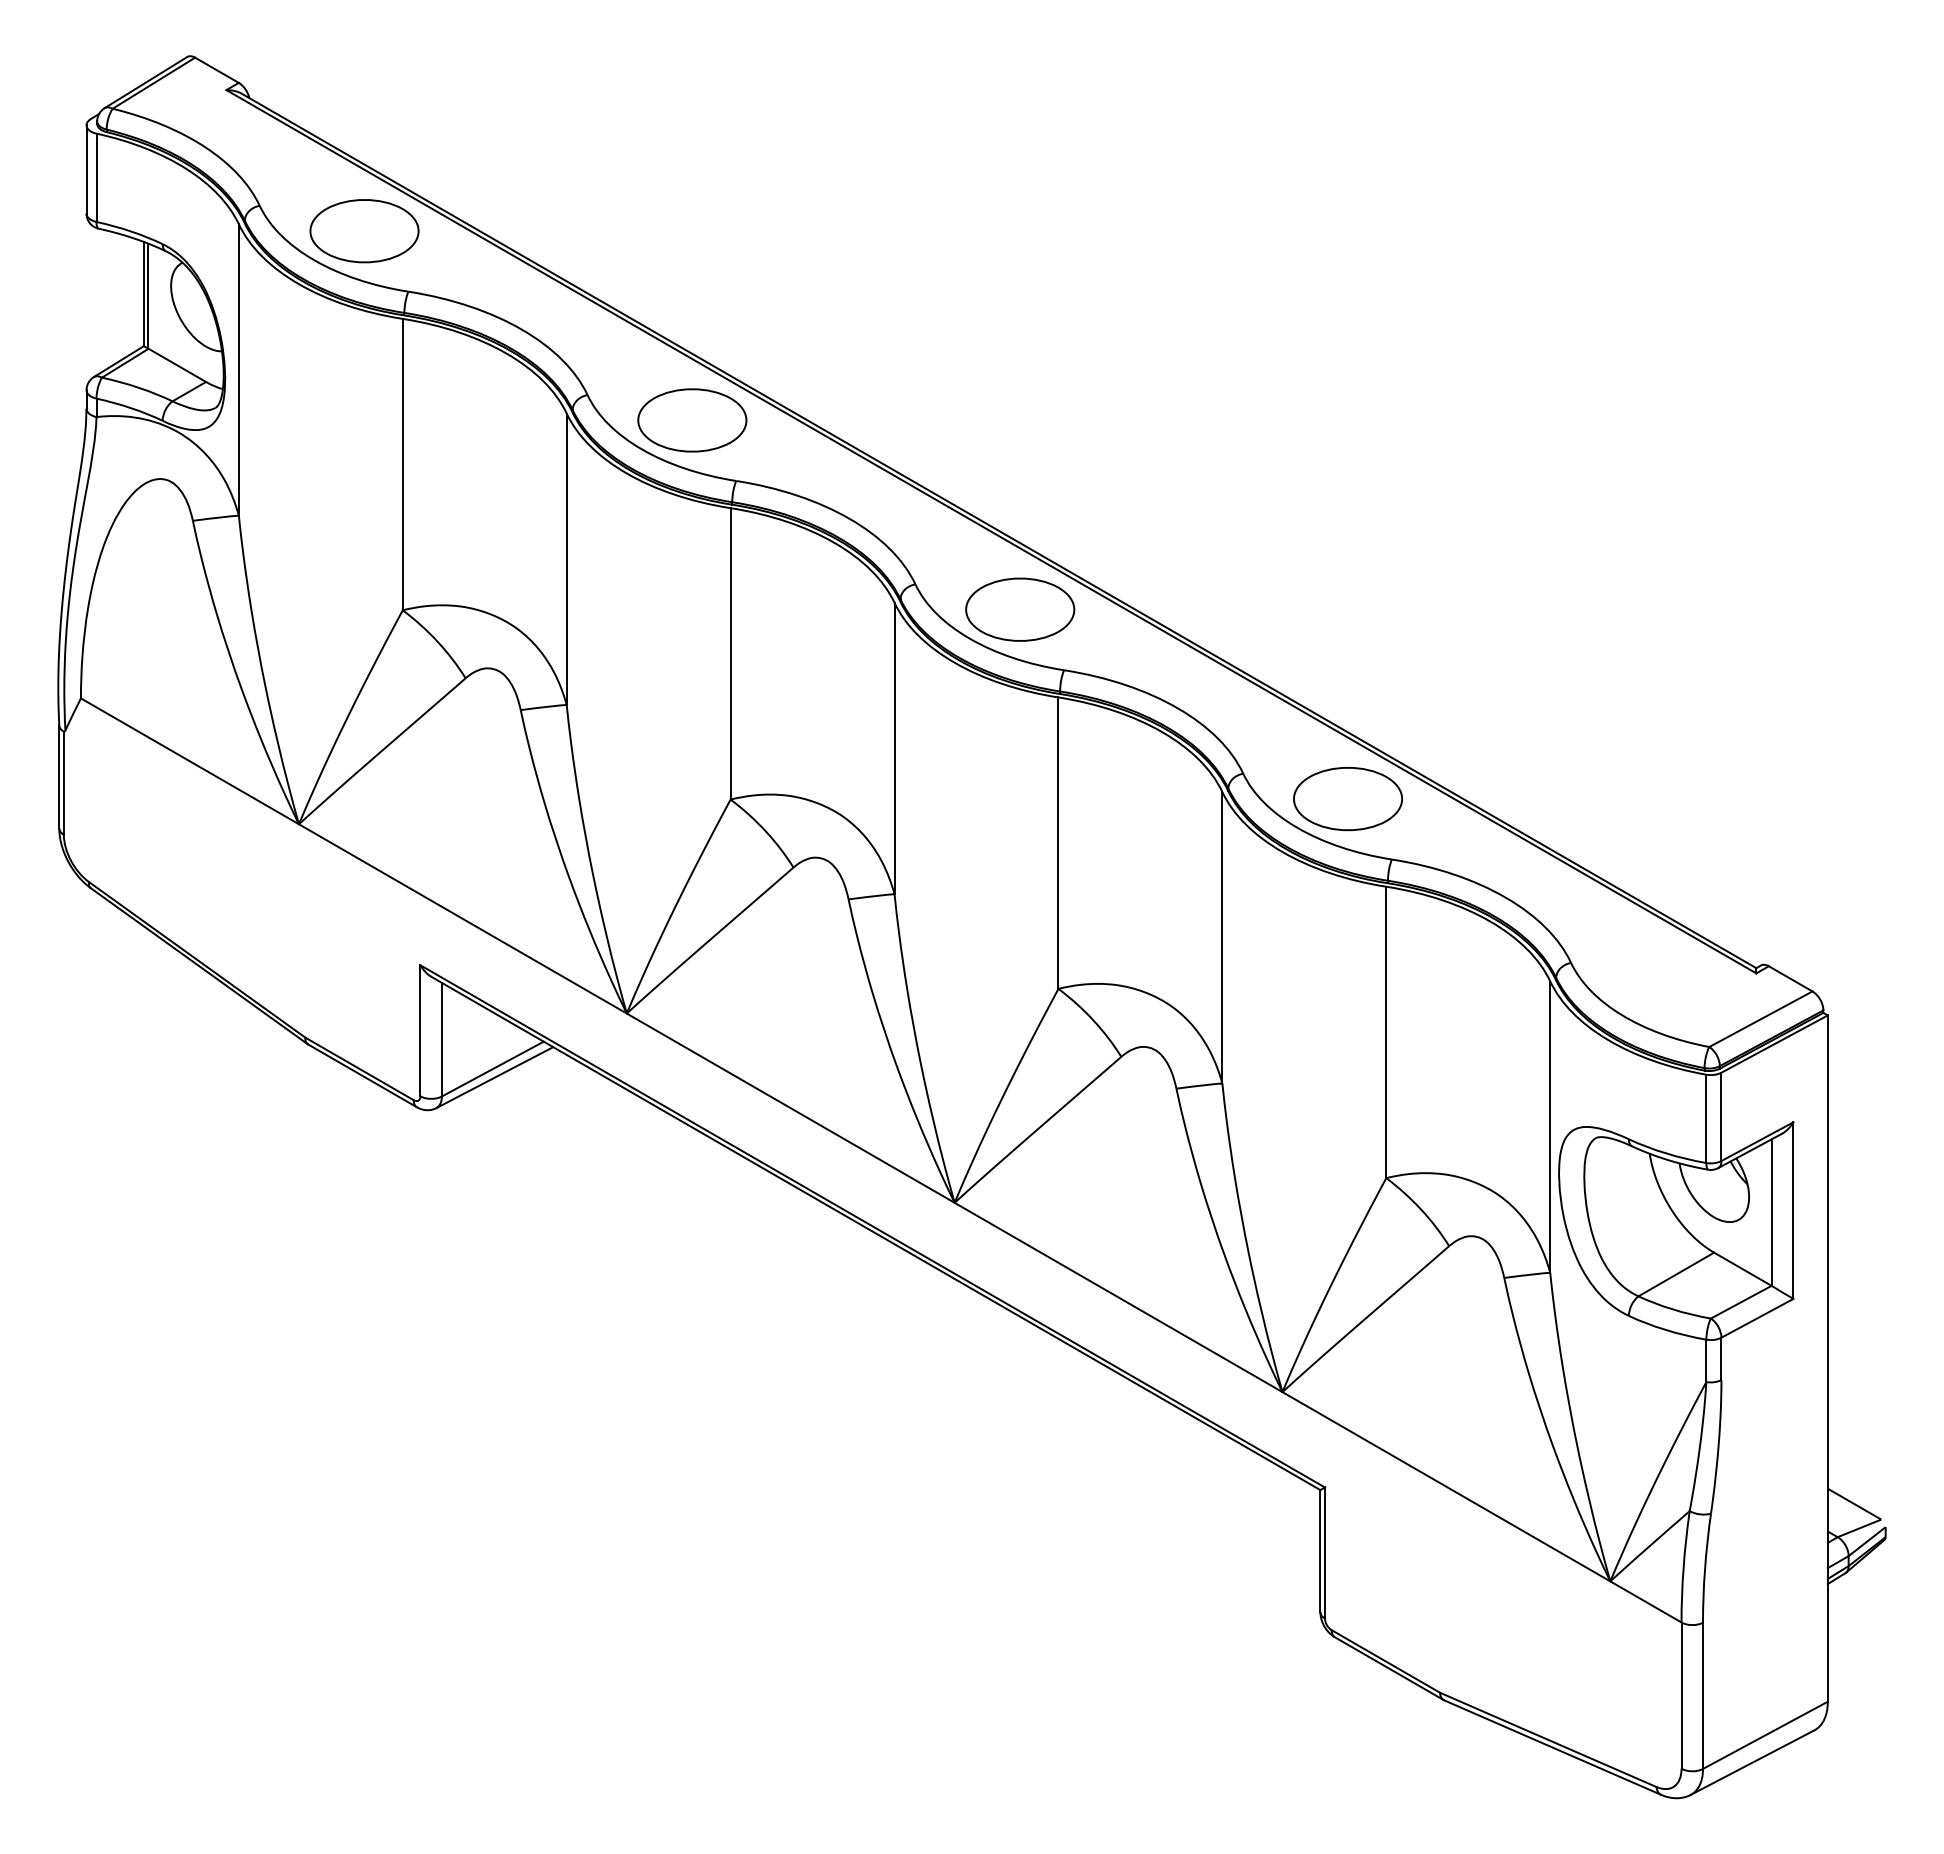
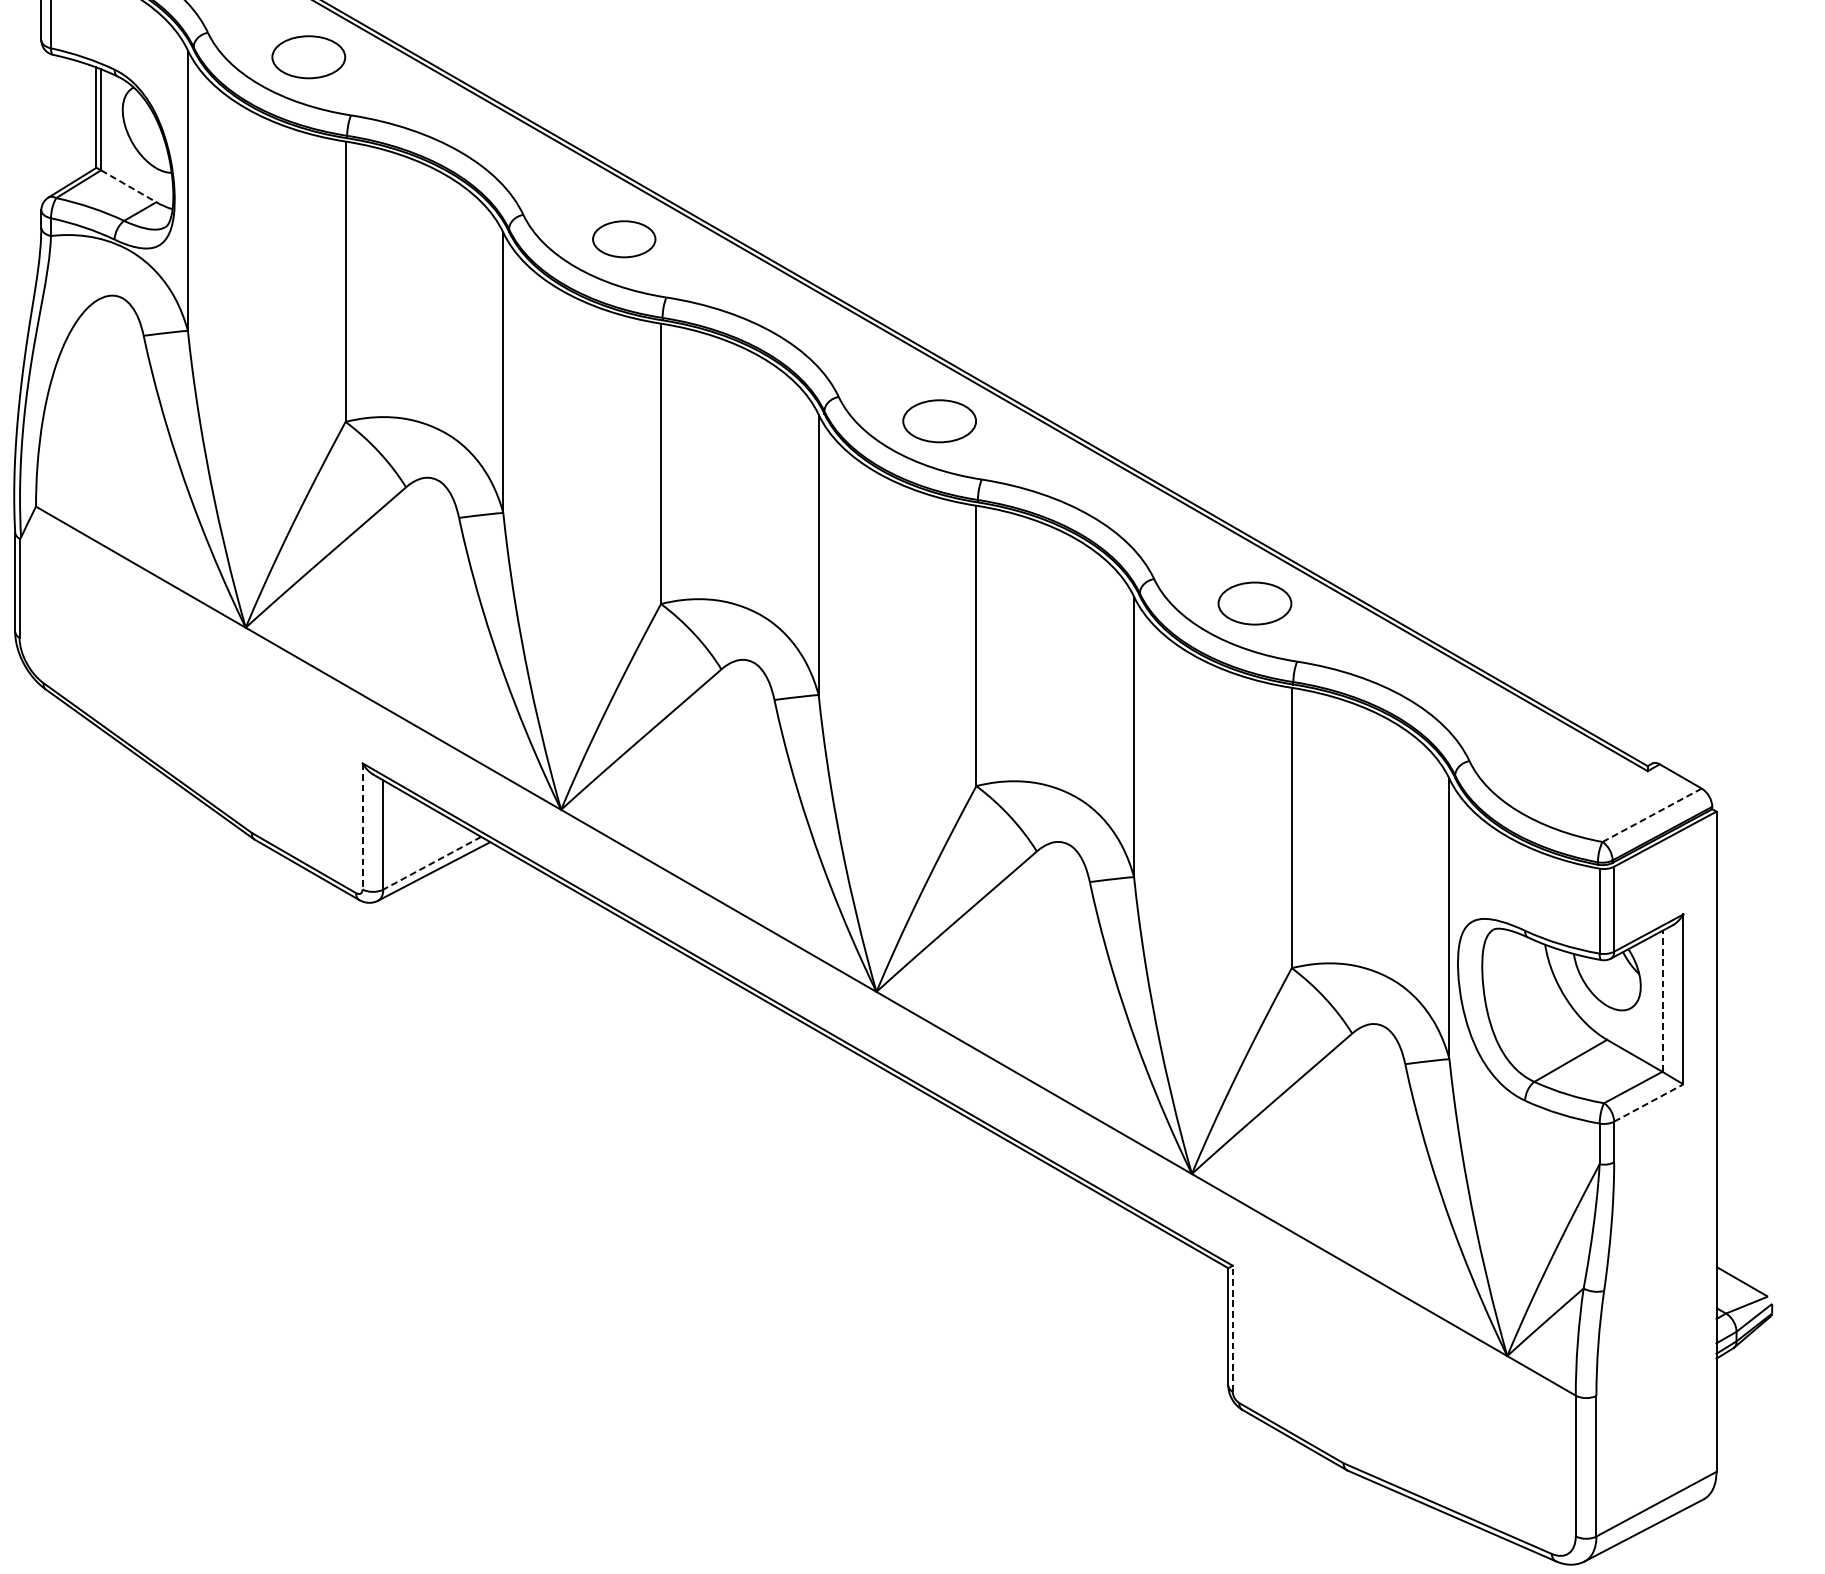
part: (364, 231) -> (308, 57), size x0.7
line: (177, 365) -> (128, 186), solid -> dashed
part: (692, 420) -> (624, 239), size x0.6
part: (1020, 609) -> (939, 421), size x0.7
part: (1347, 799) -> (1254, 603), size x0.7
line: (1760, 1019) -> (1651, 815), solid -> dashed
line: (420, 1030) -> (362, 826), solid -> dashed
line: (492, 1069) -> (431, 863), solid -> dashed
line: (1772, 1212) -> (1663, 1001), solid -> dashed
line: (1757, 1318) -> (1648, 1103), solid -> dashed
line: (1324, 1553) -> (1232, 1329), solid -> dashed

